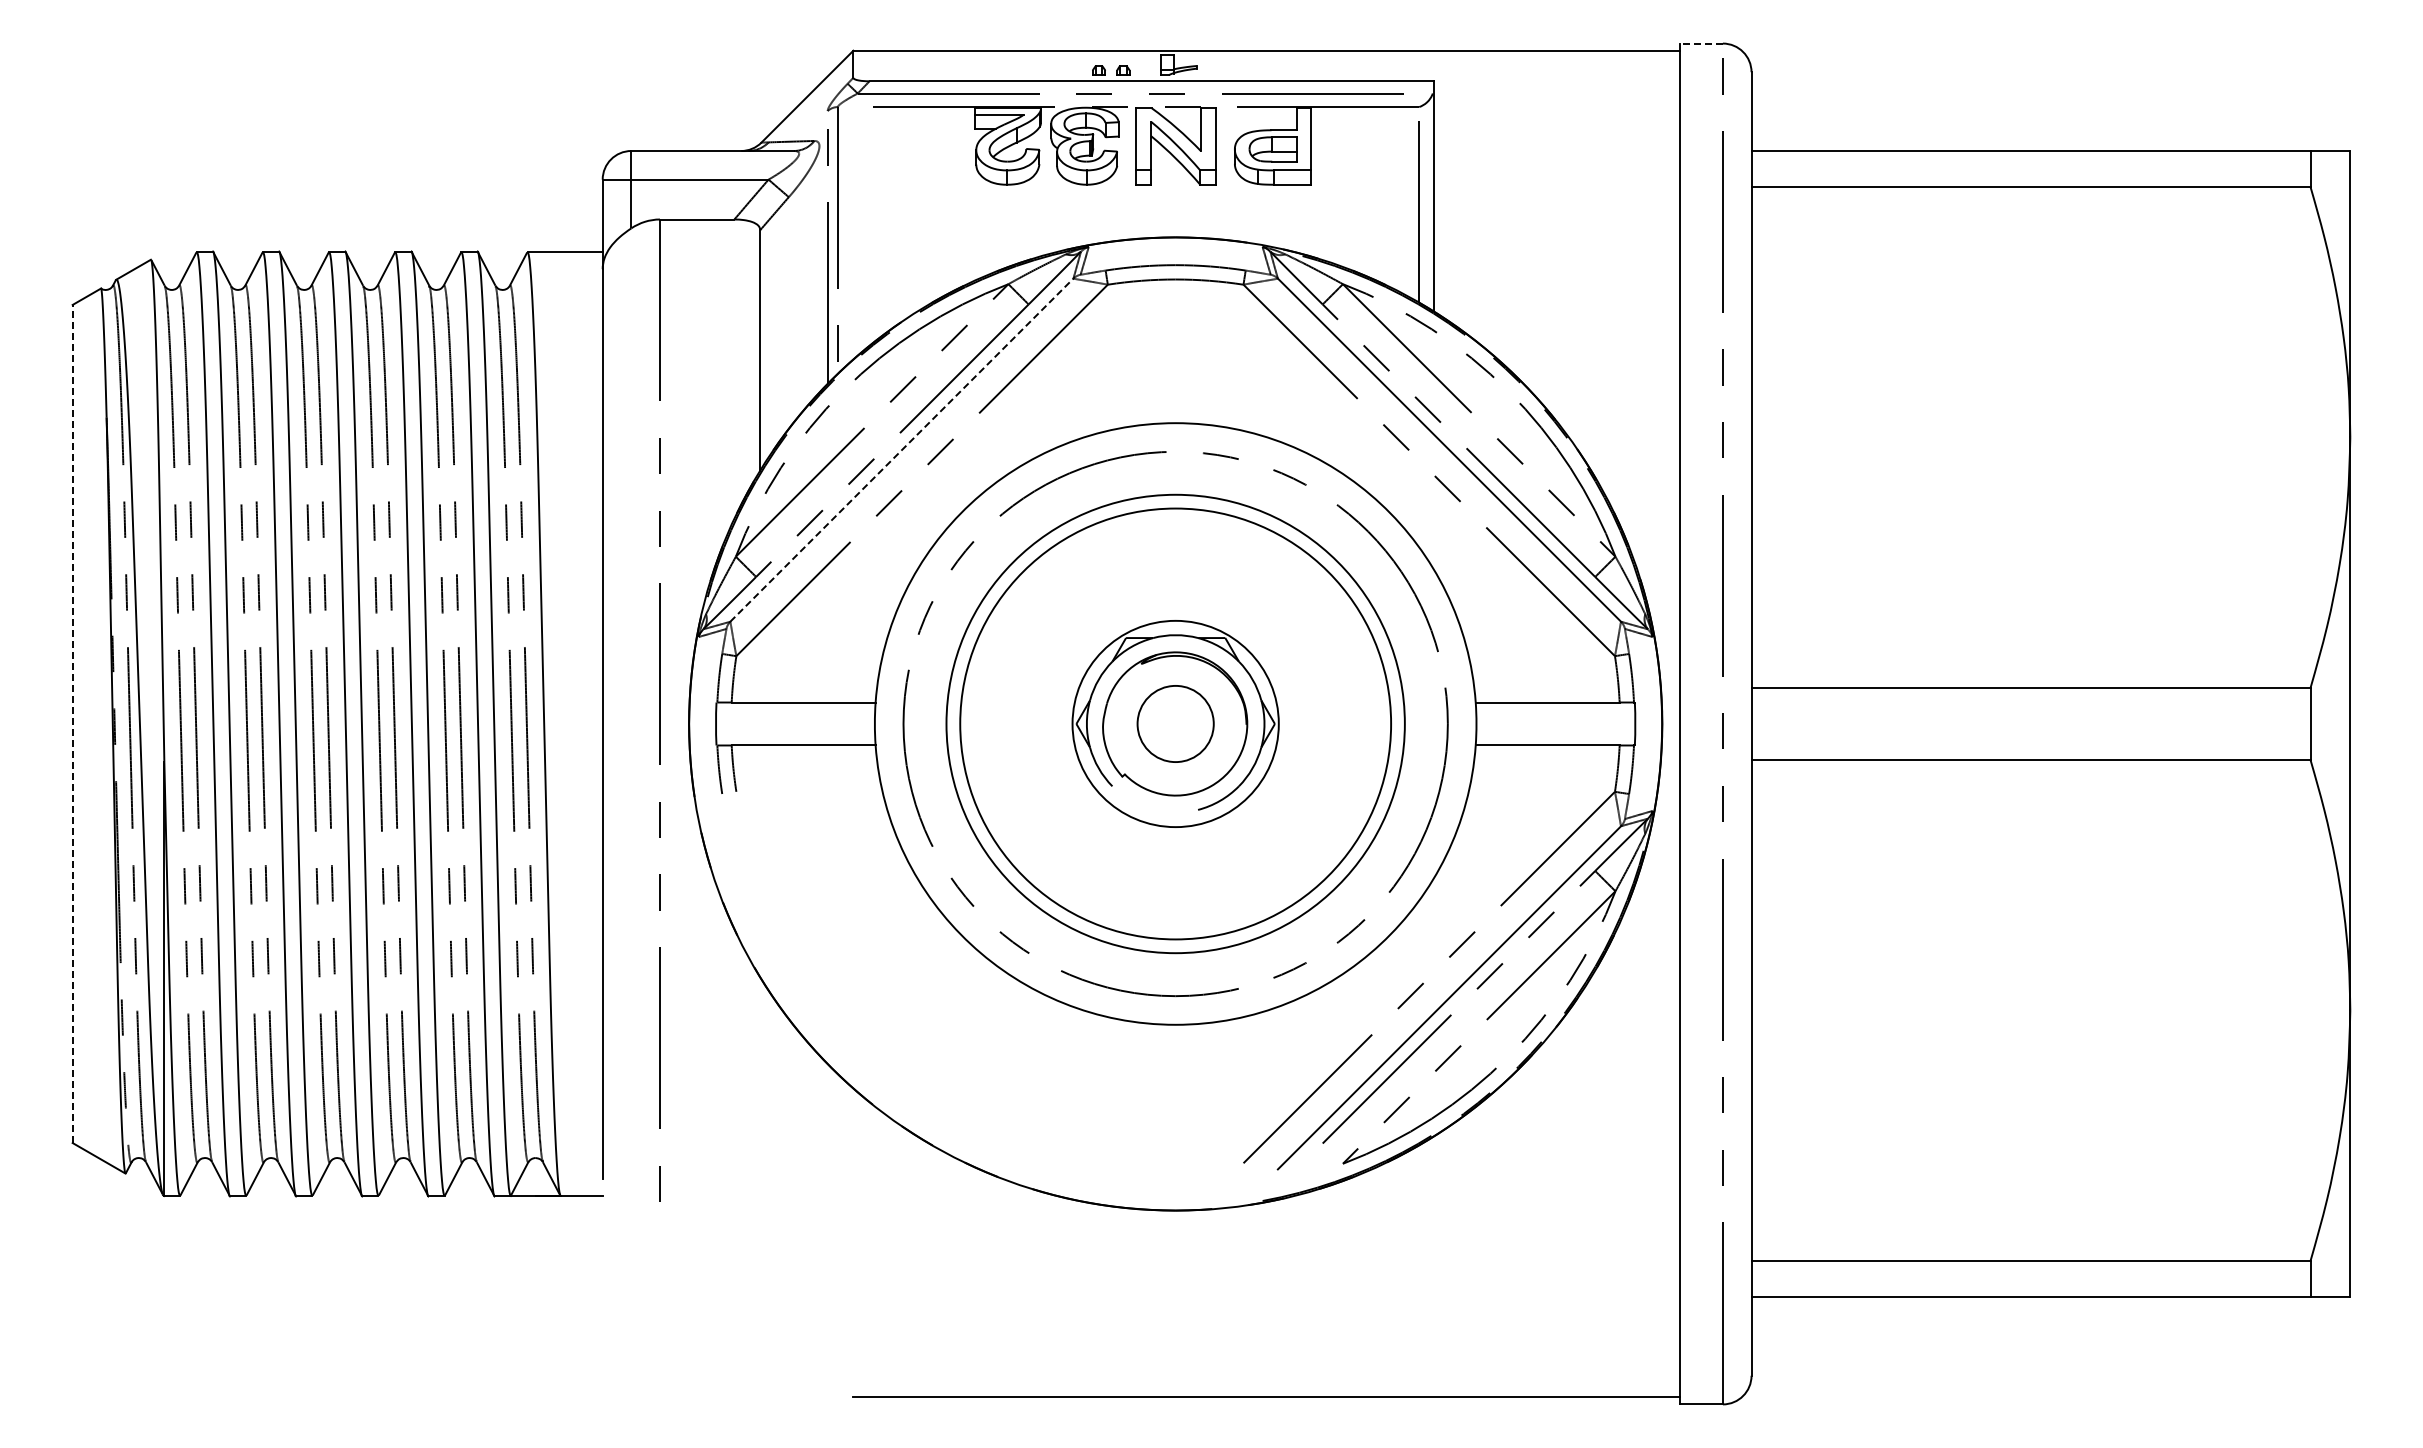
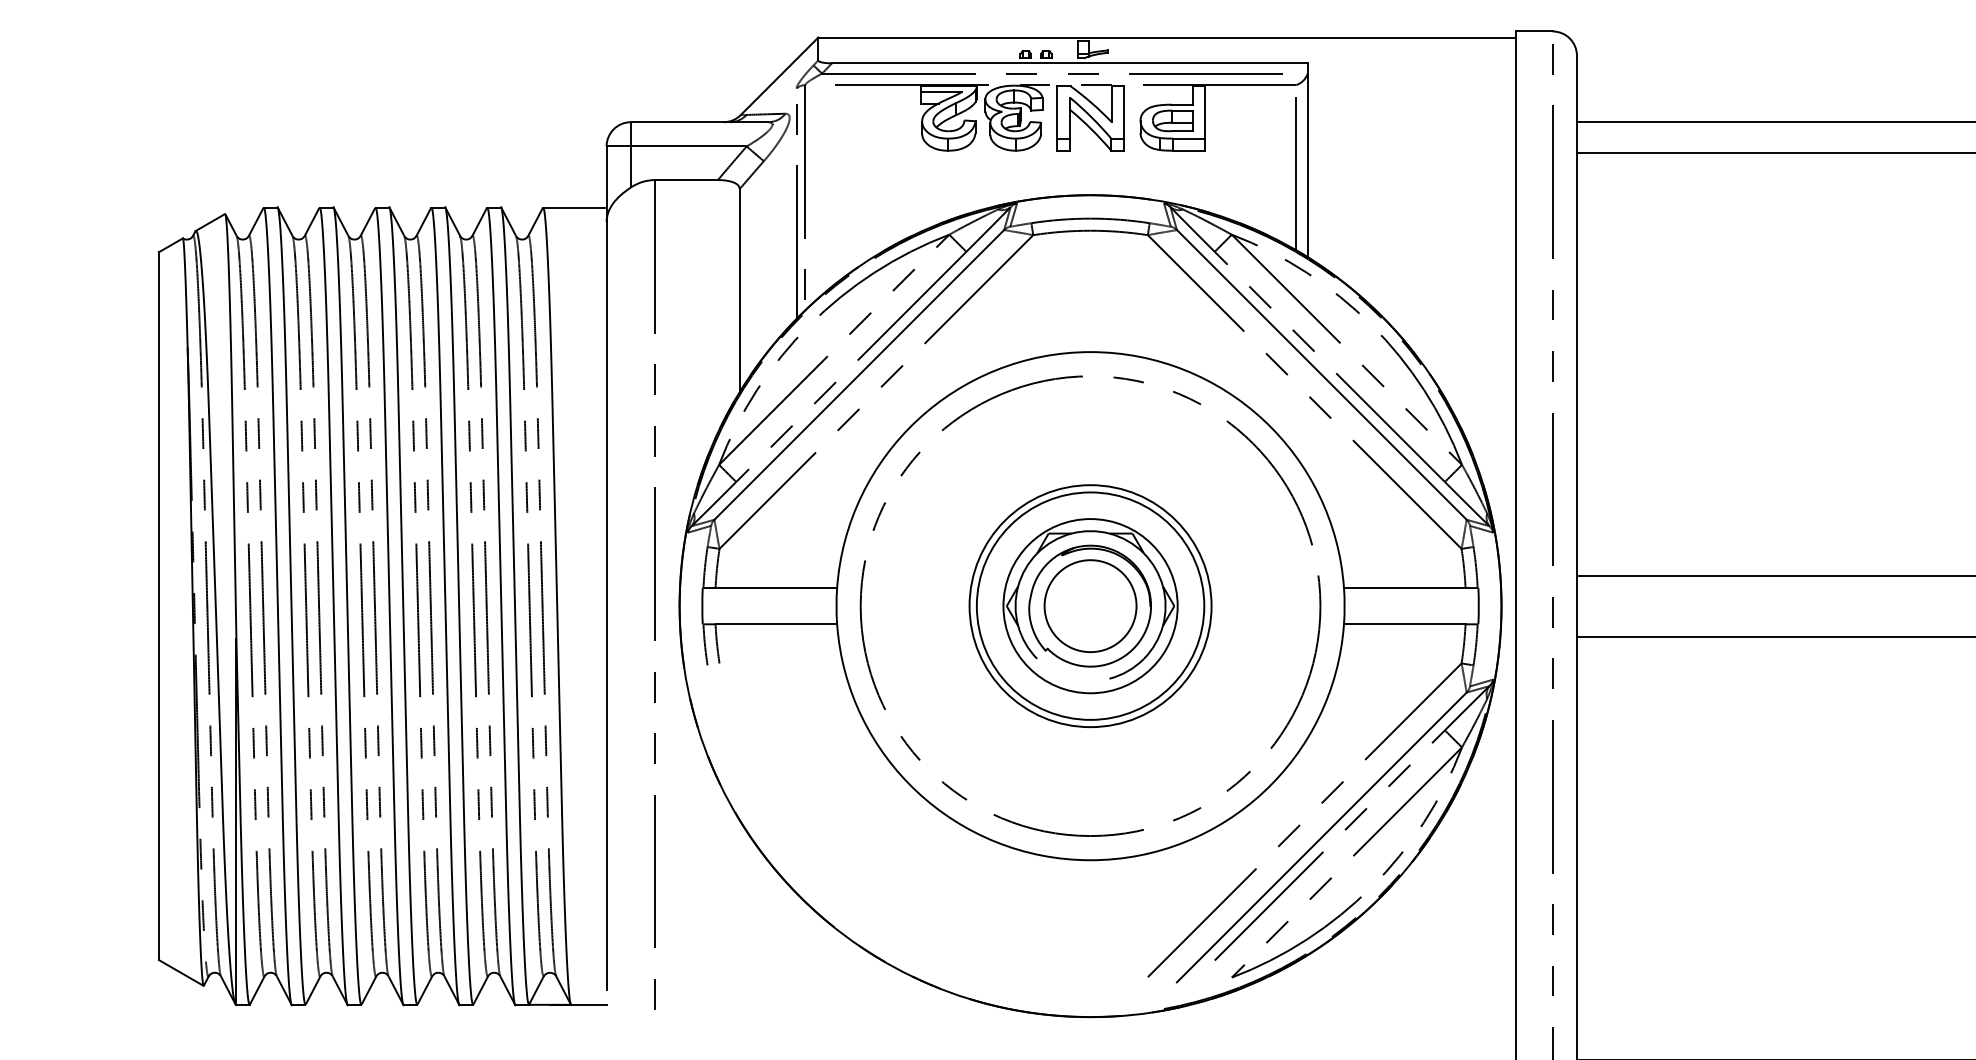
line: (1700, 43) -> (1533, 31), dashed -> solid
line: (901, 450) -> (858, 375), dashed -> solid
line: (72, 723) -> (158, 605), dashed -> solid
circle: (1175, 723) -> (1090, 605), size x0.62
circle: (1175, 723) -> (1090, 605), size x0.62
circle: (1175, 723) -> (1090, 605), size x1.43

